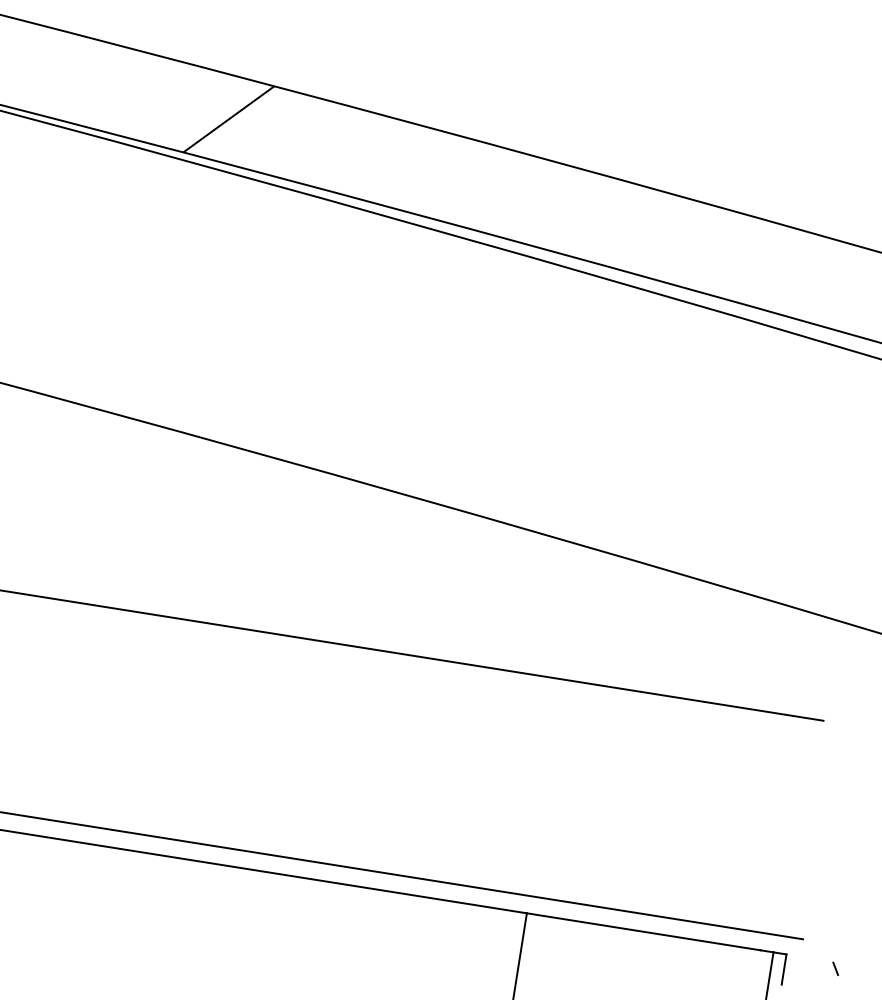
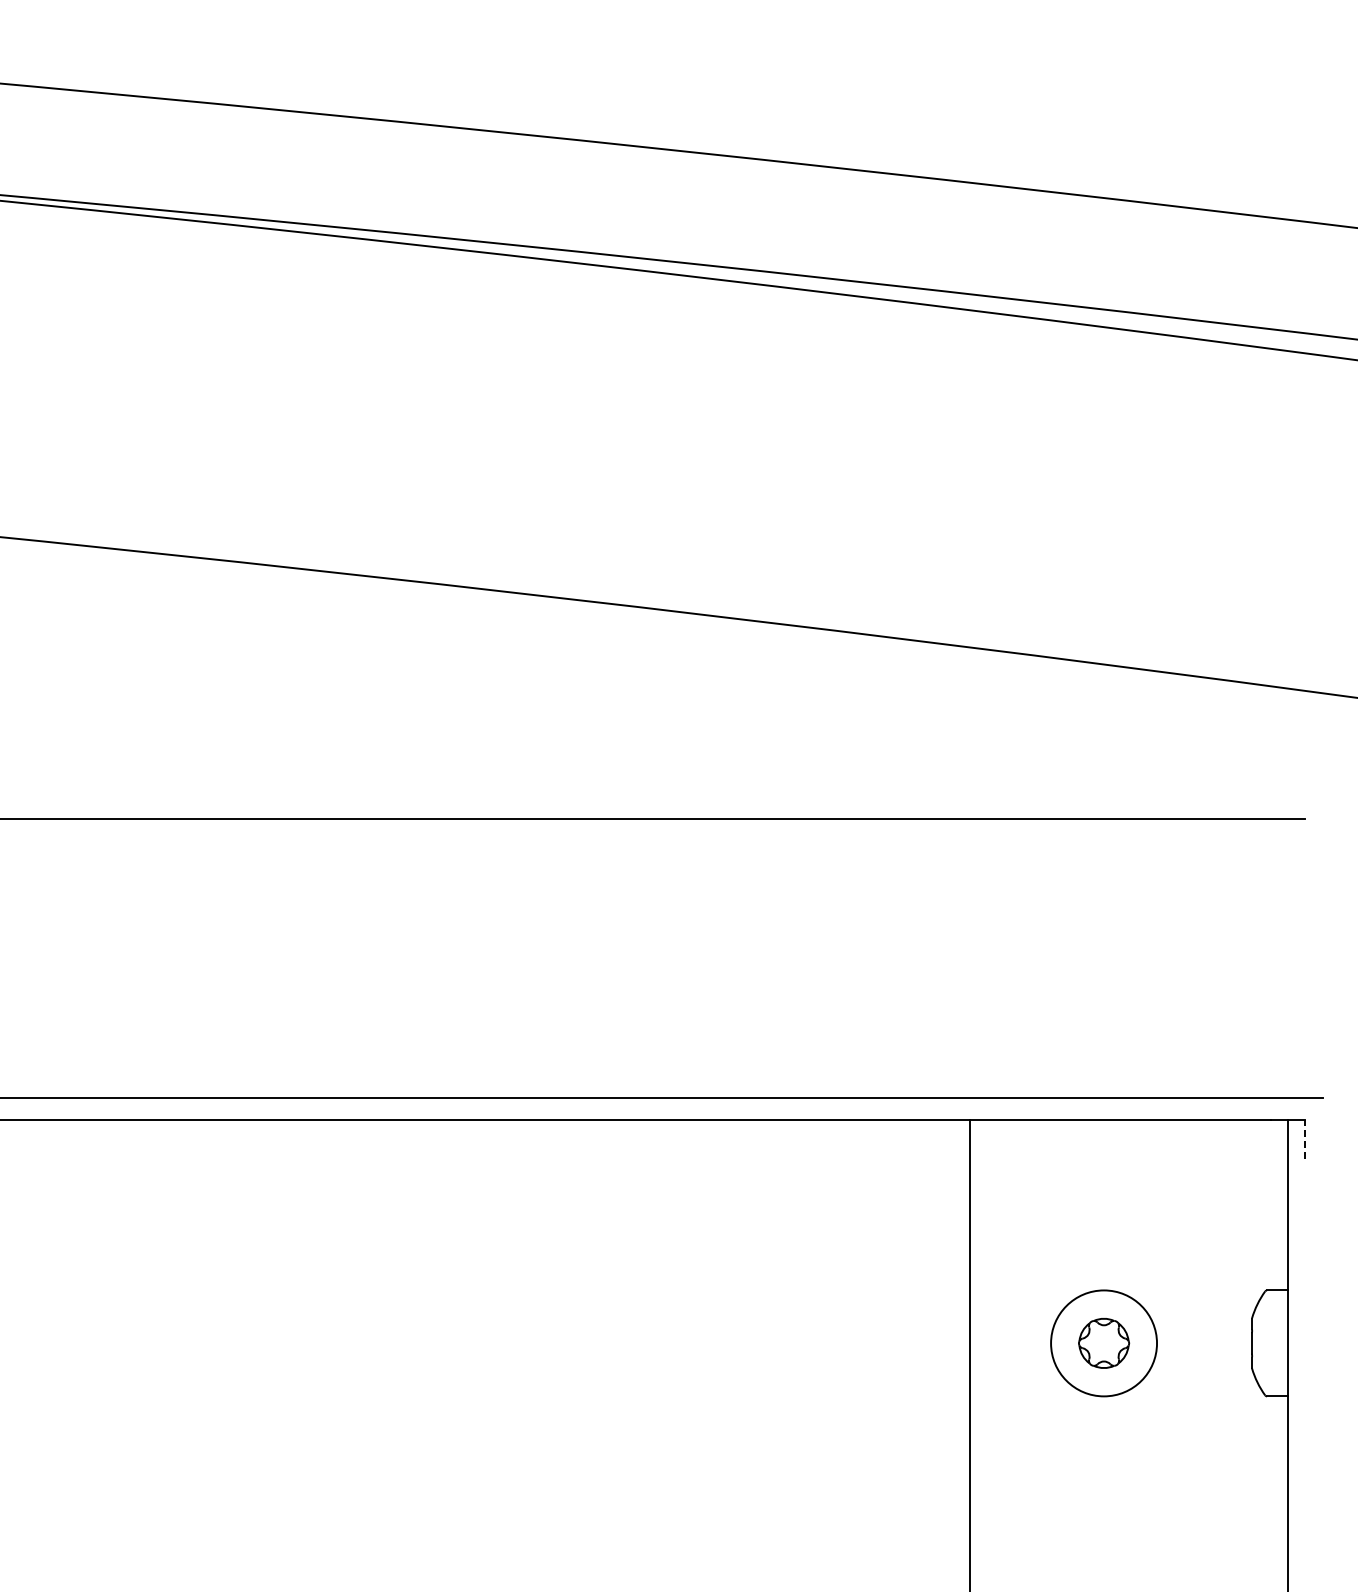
hatch: (228, 119) -> (437, 181), removed
line: (783, 969) -> (1304, 1139), solid -> dashed

